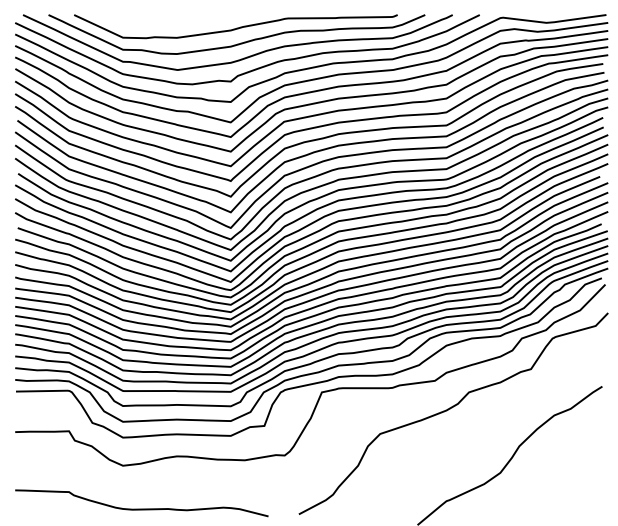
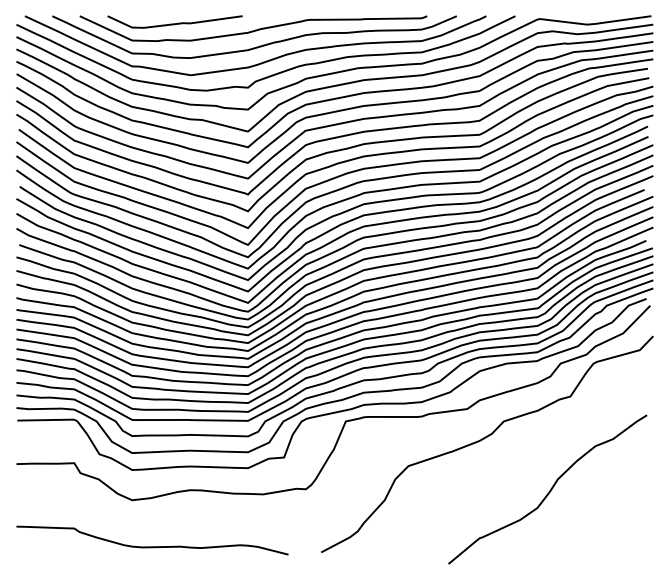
curve: (162, 21) -> (174, 23), added

